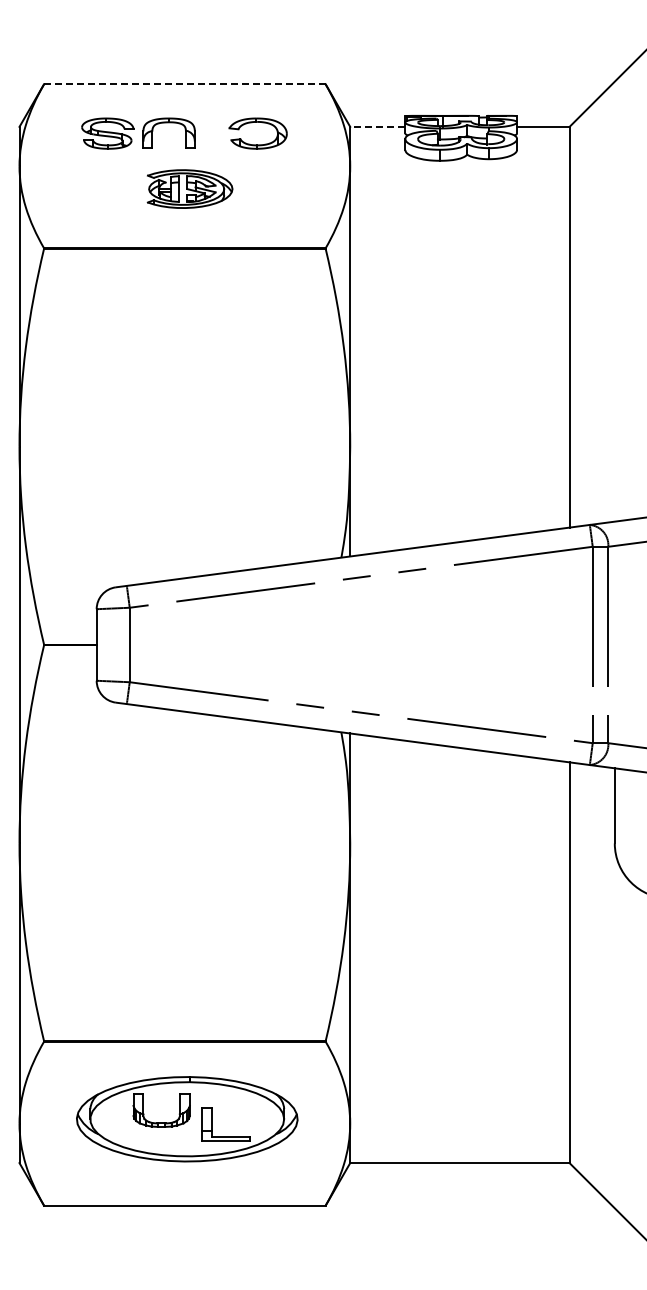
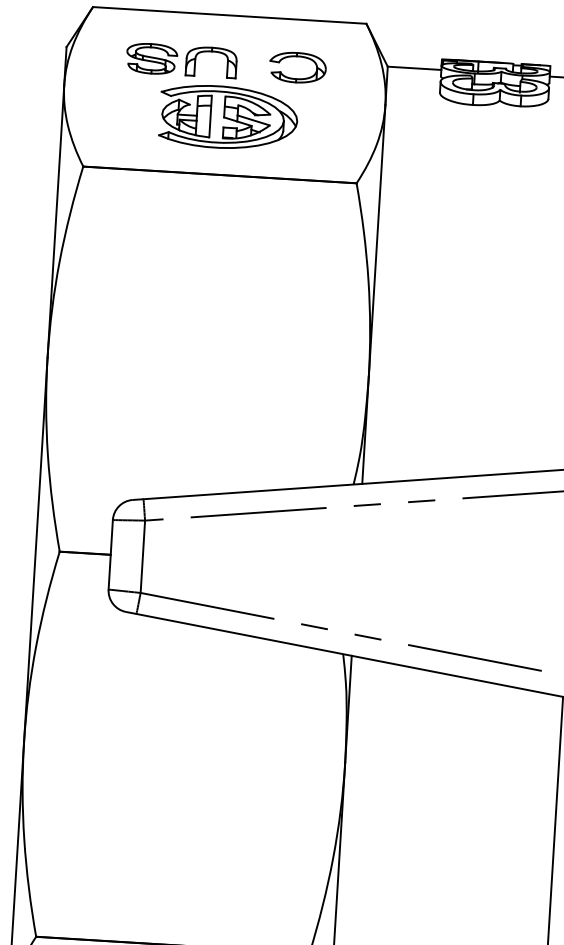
line: (184, 84) -> (229, 15), dashed -> solid
line: (377, 126) -> (414, 67), dashed -> solid
part: (189, 188) -> (228, 116), size x1.67

